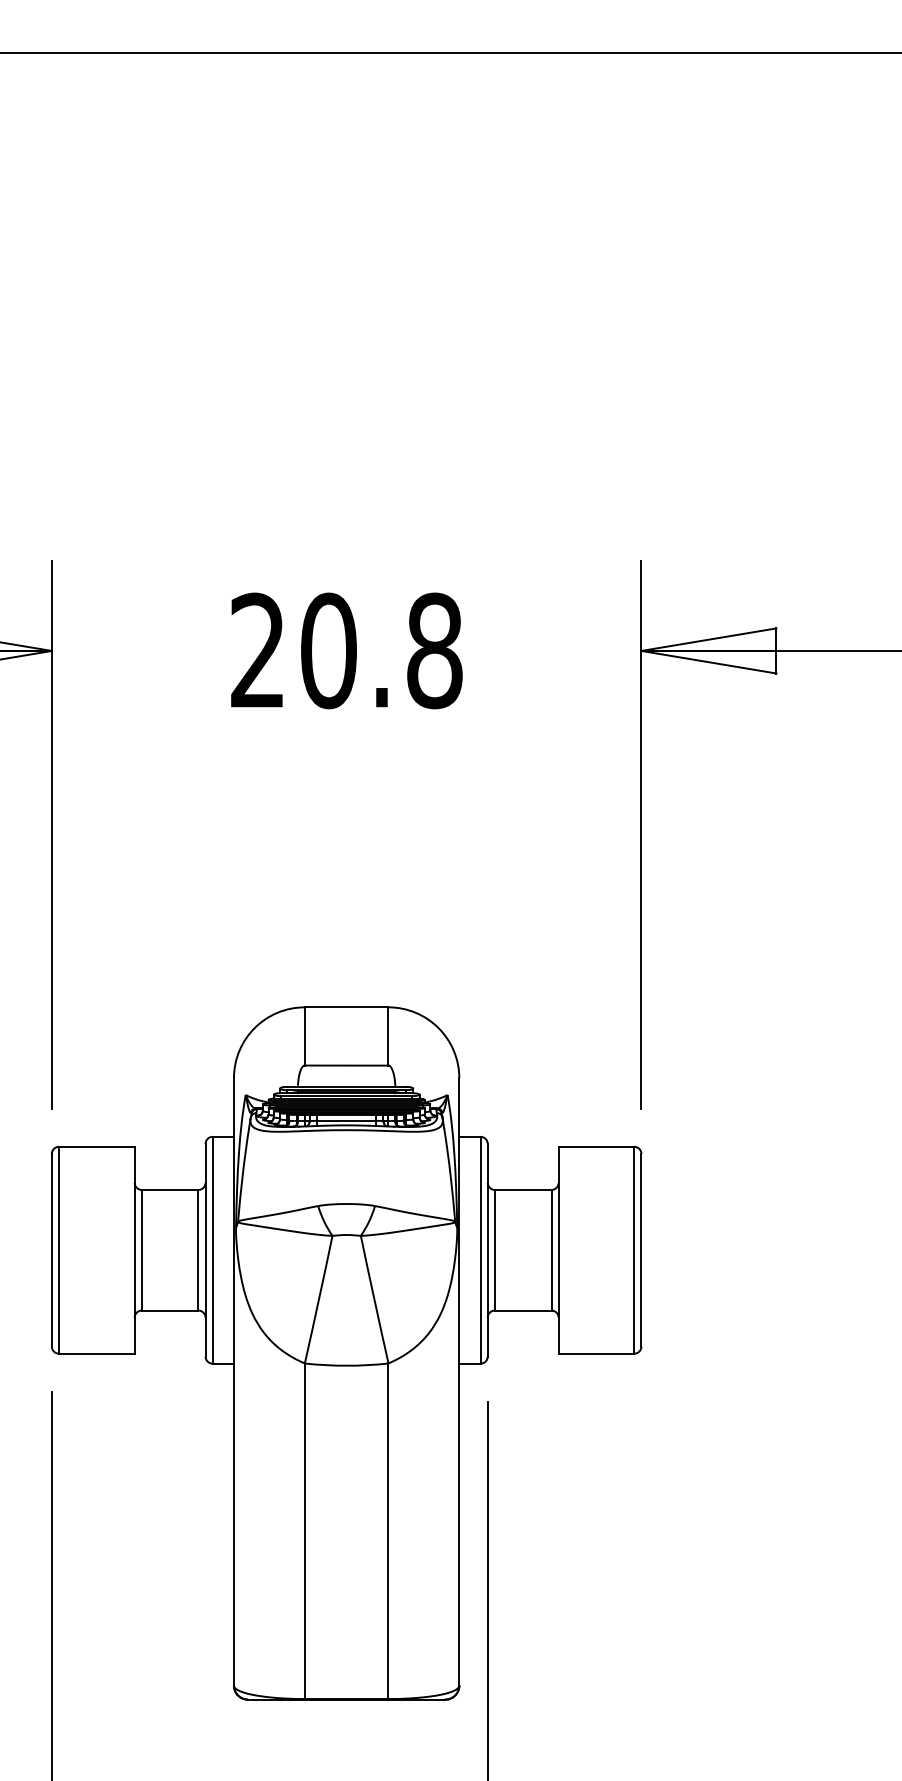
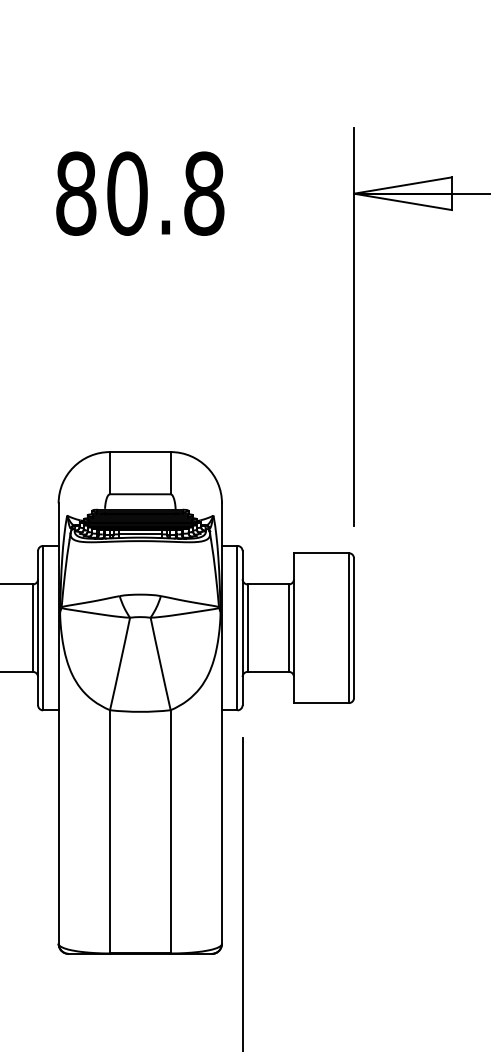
text: (258, 650) -> (76, 193), 20.8 -> 80.8

